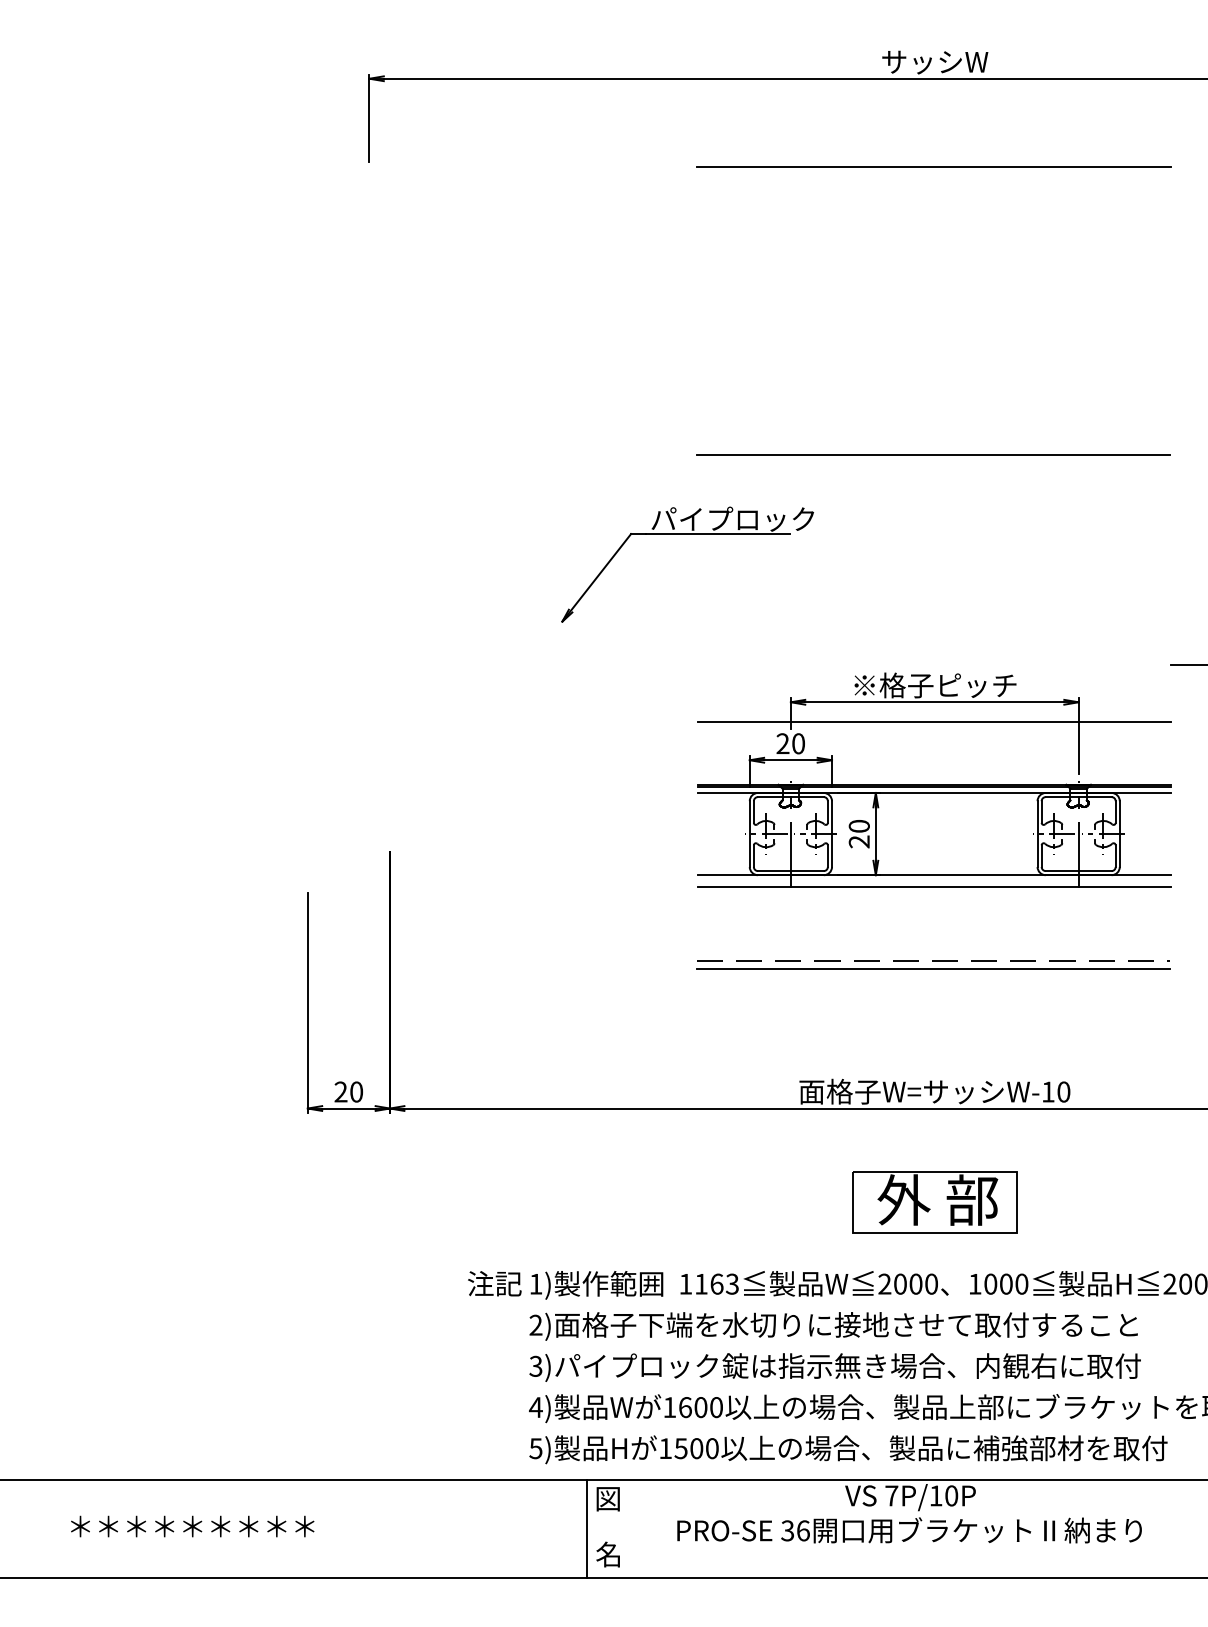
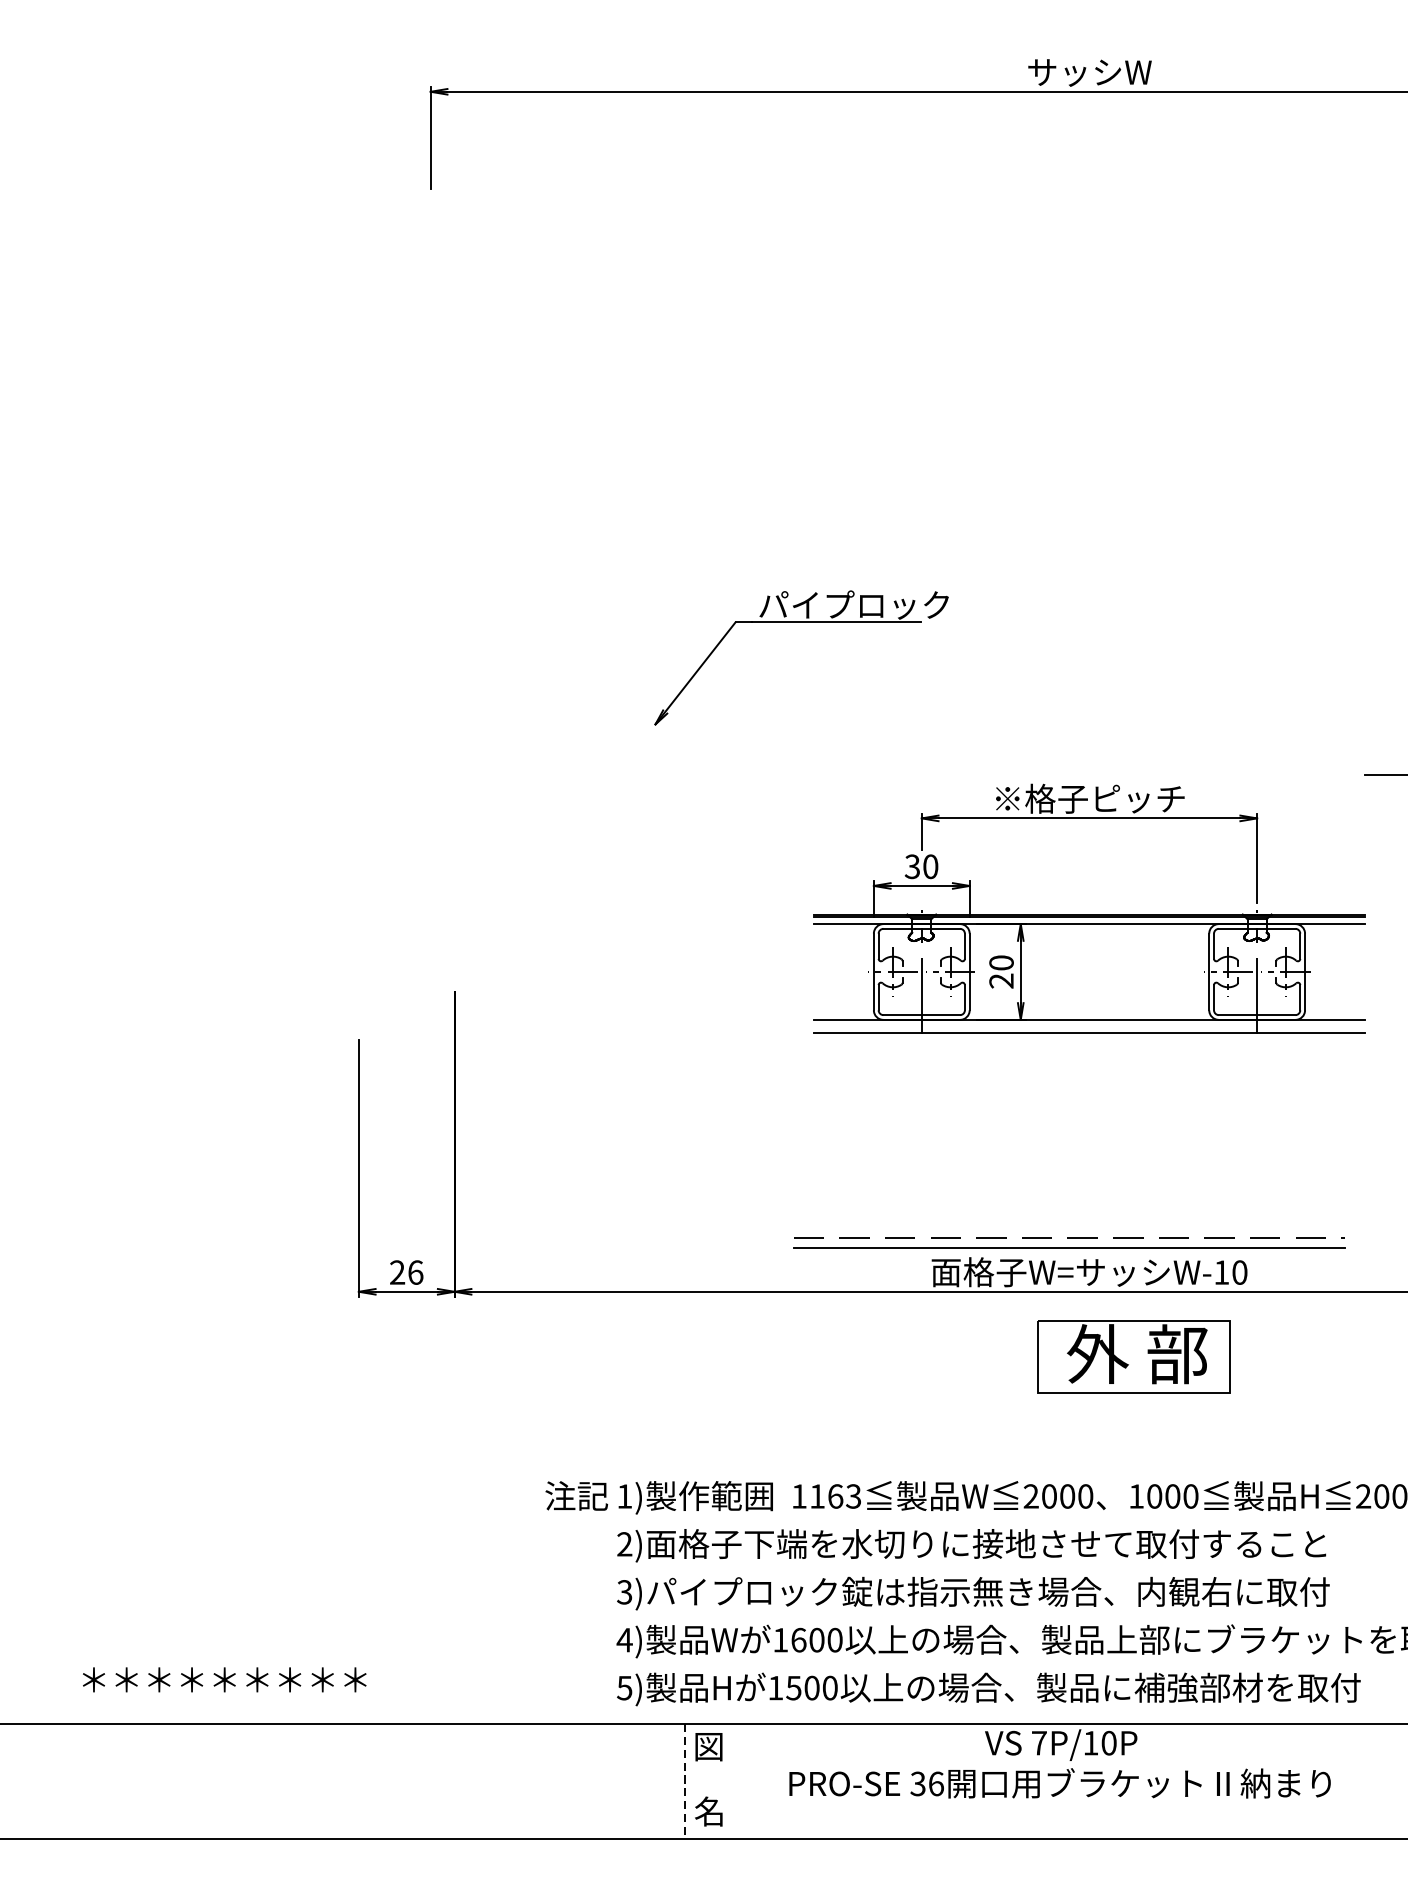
line: (933, 167) -> (1087, 195), removed
line: (932, 454) -> (1086, 529), removed
line: (934, 722) -> (1089, 841), removed
text: (782, 743) -> (912, 866), 20 -> 30
part: (933, 964) -> (1069, 1242), moved
text: (356, 1091) -> (415, 1271), 20 -> 26
part: (934, 1202) -> (1133, 1357), moved
text: (192, 1526) -> (224, 1679), moved
line: (587, 1529) -> (684, 1782), solid -> dashed

